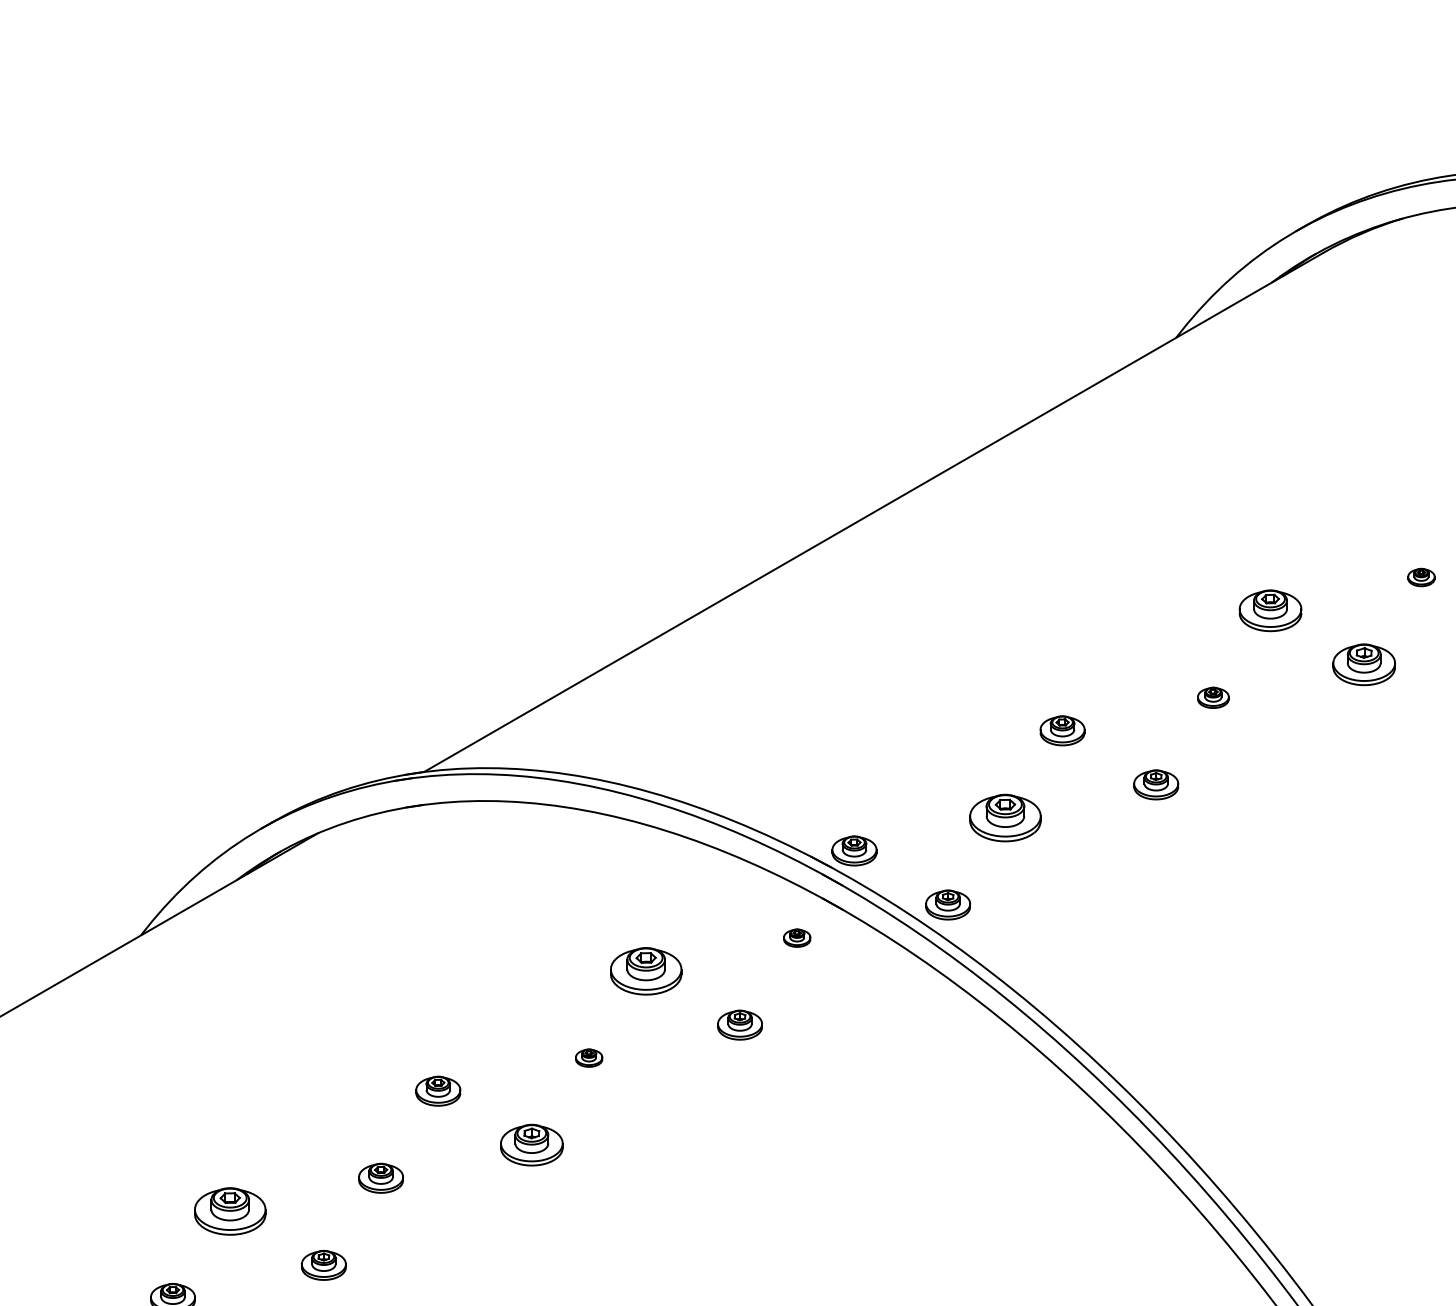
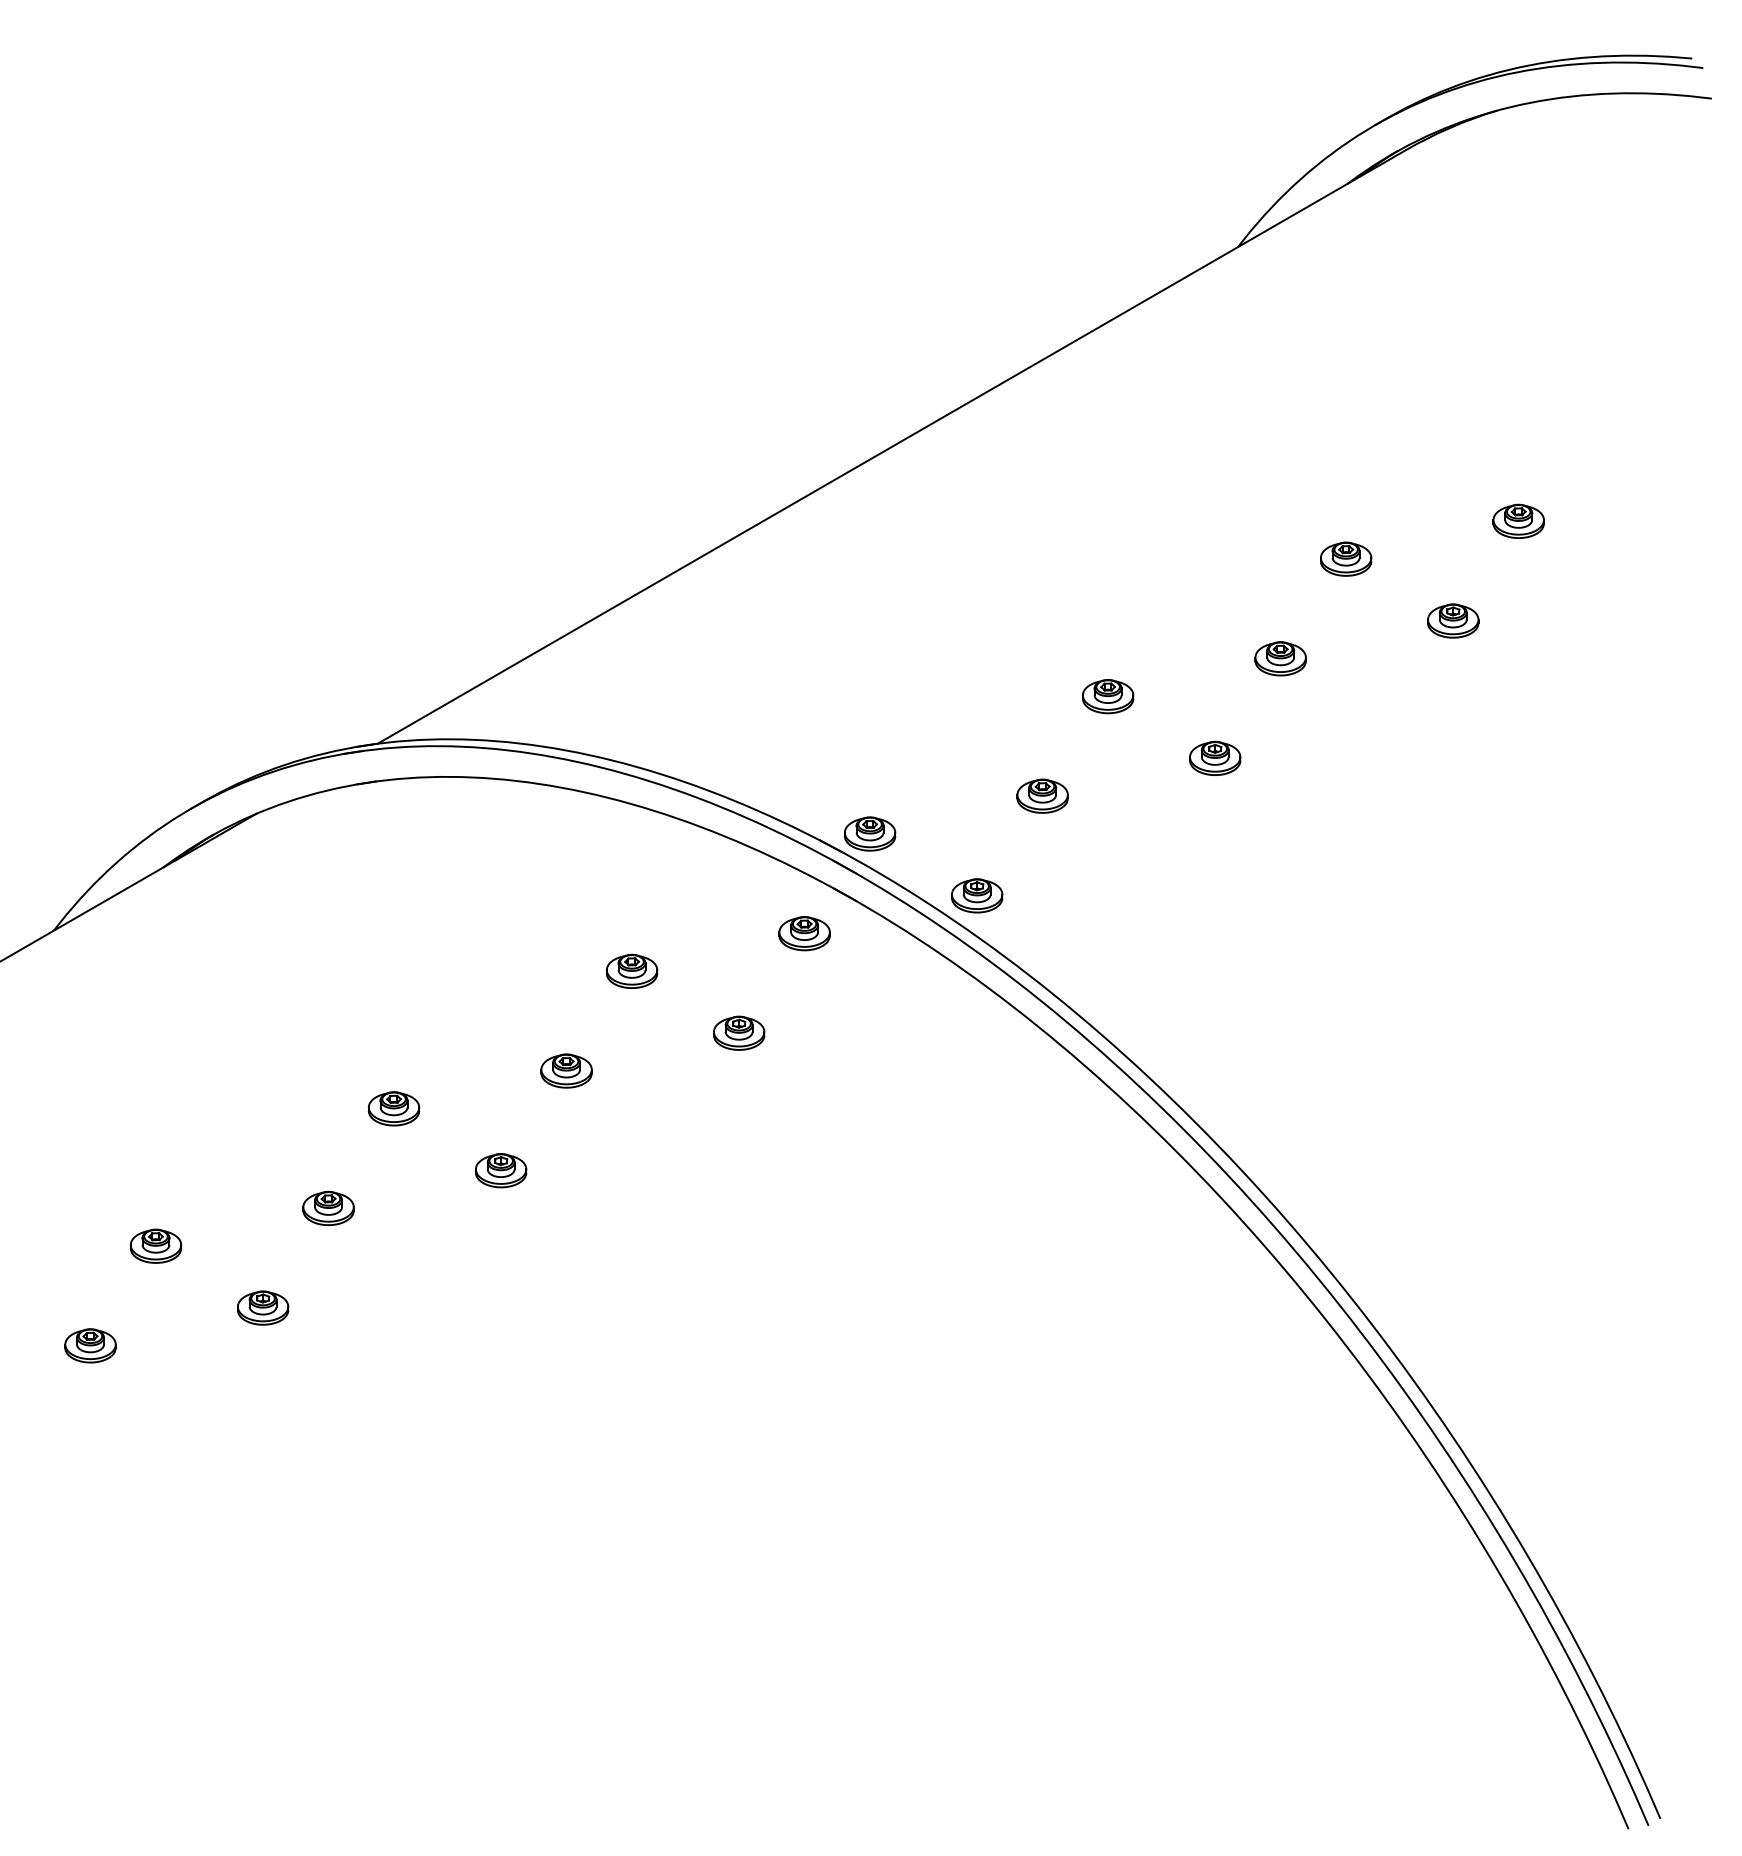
part: (1421, 576) -> (1518, 520), size x1.67
part: (1270, 610) -> (1346, 558), size x0.71
part: (1364, 664) -> (1453, 620), size x0.71
part: (1213, 697) -> (1280, 658), size x1.43
part: (1005, 817) -> (1042, 795), size x0.62
part: (797, 937) -> (804, 933), size x1.67
part: (646, 970) -> (632, 970), size x0.62
part: (589, 1057) -> (566, 1070), size x1.67
part: (532, 1145) -> (501, 1170), size x0.71
part: (229, 1210) -> (155, 1245), size x0.62

